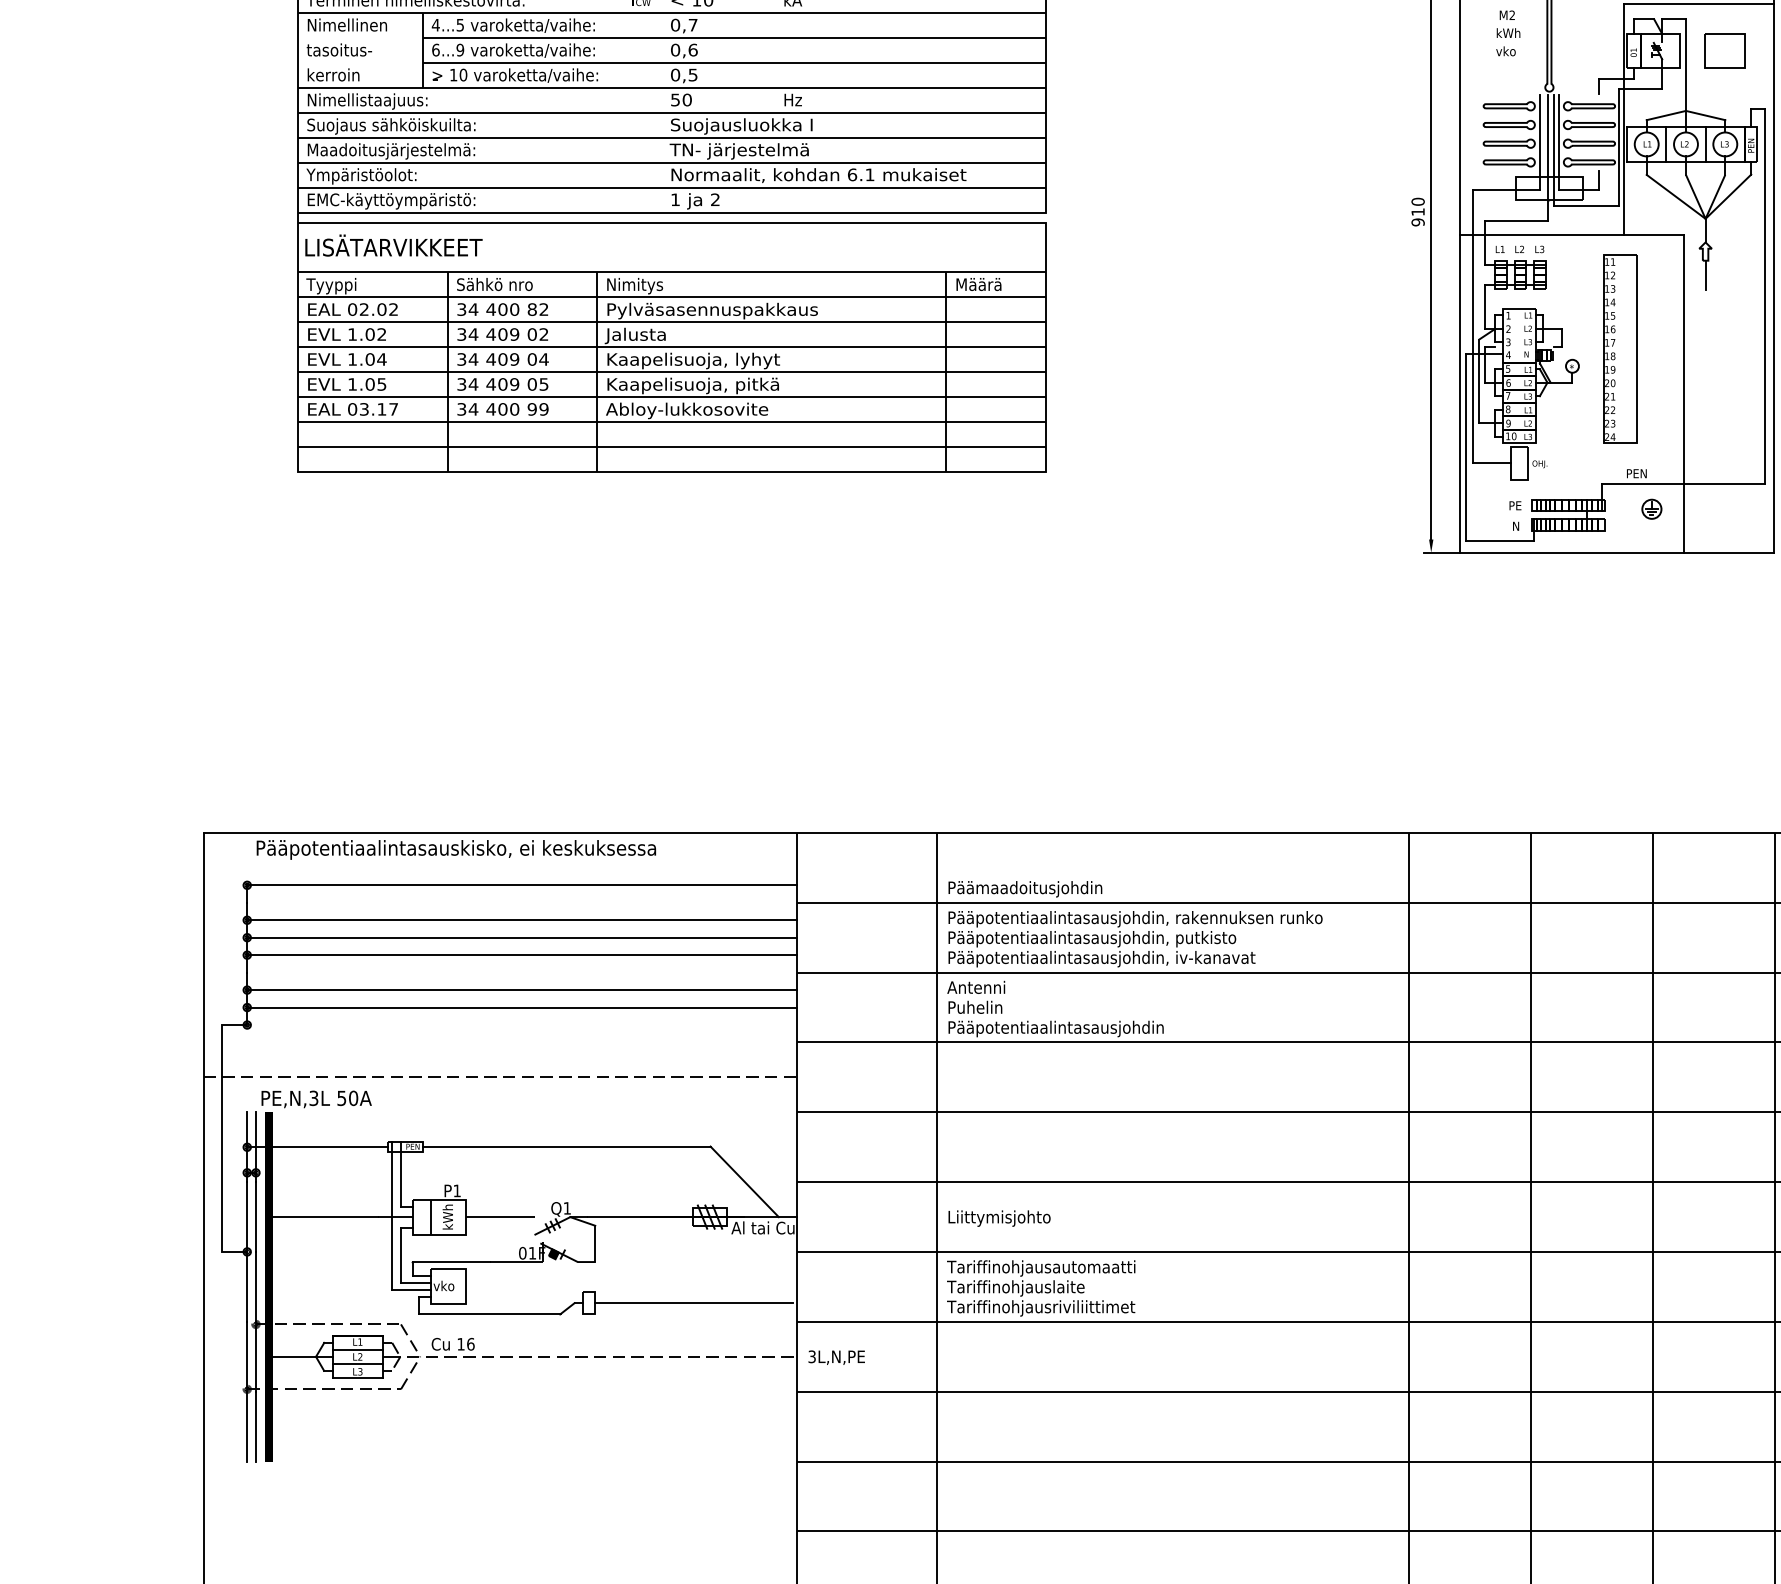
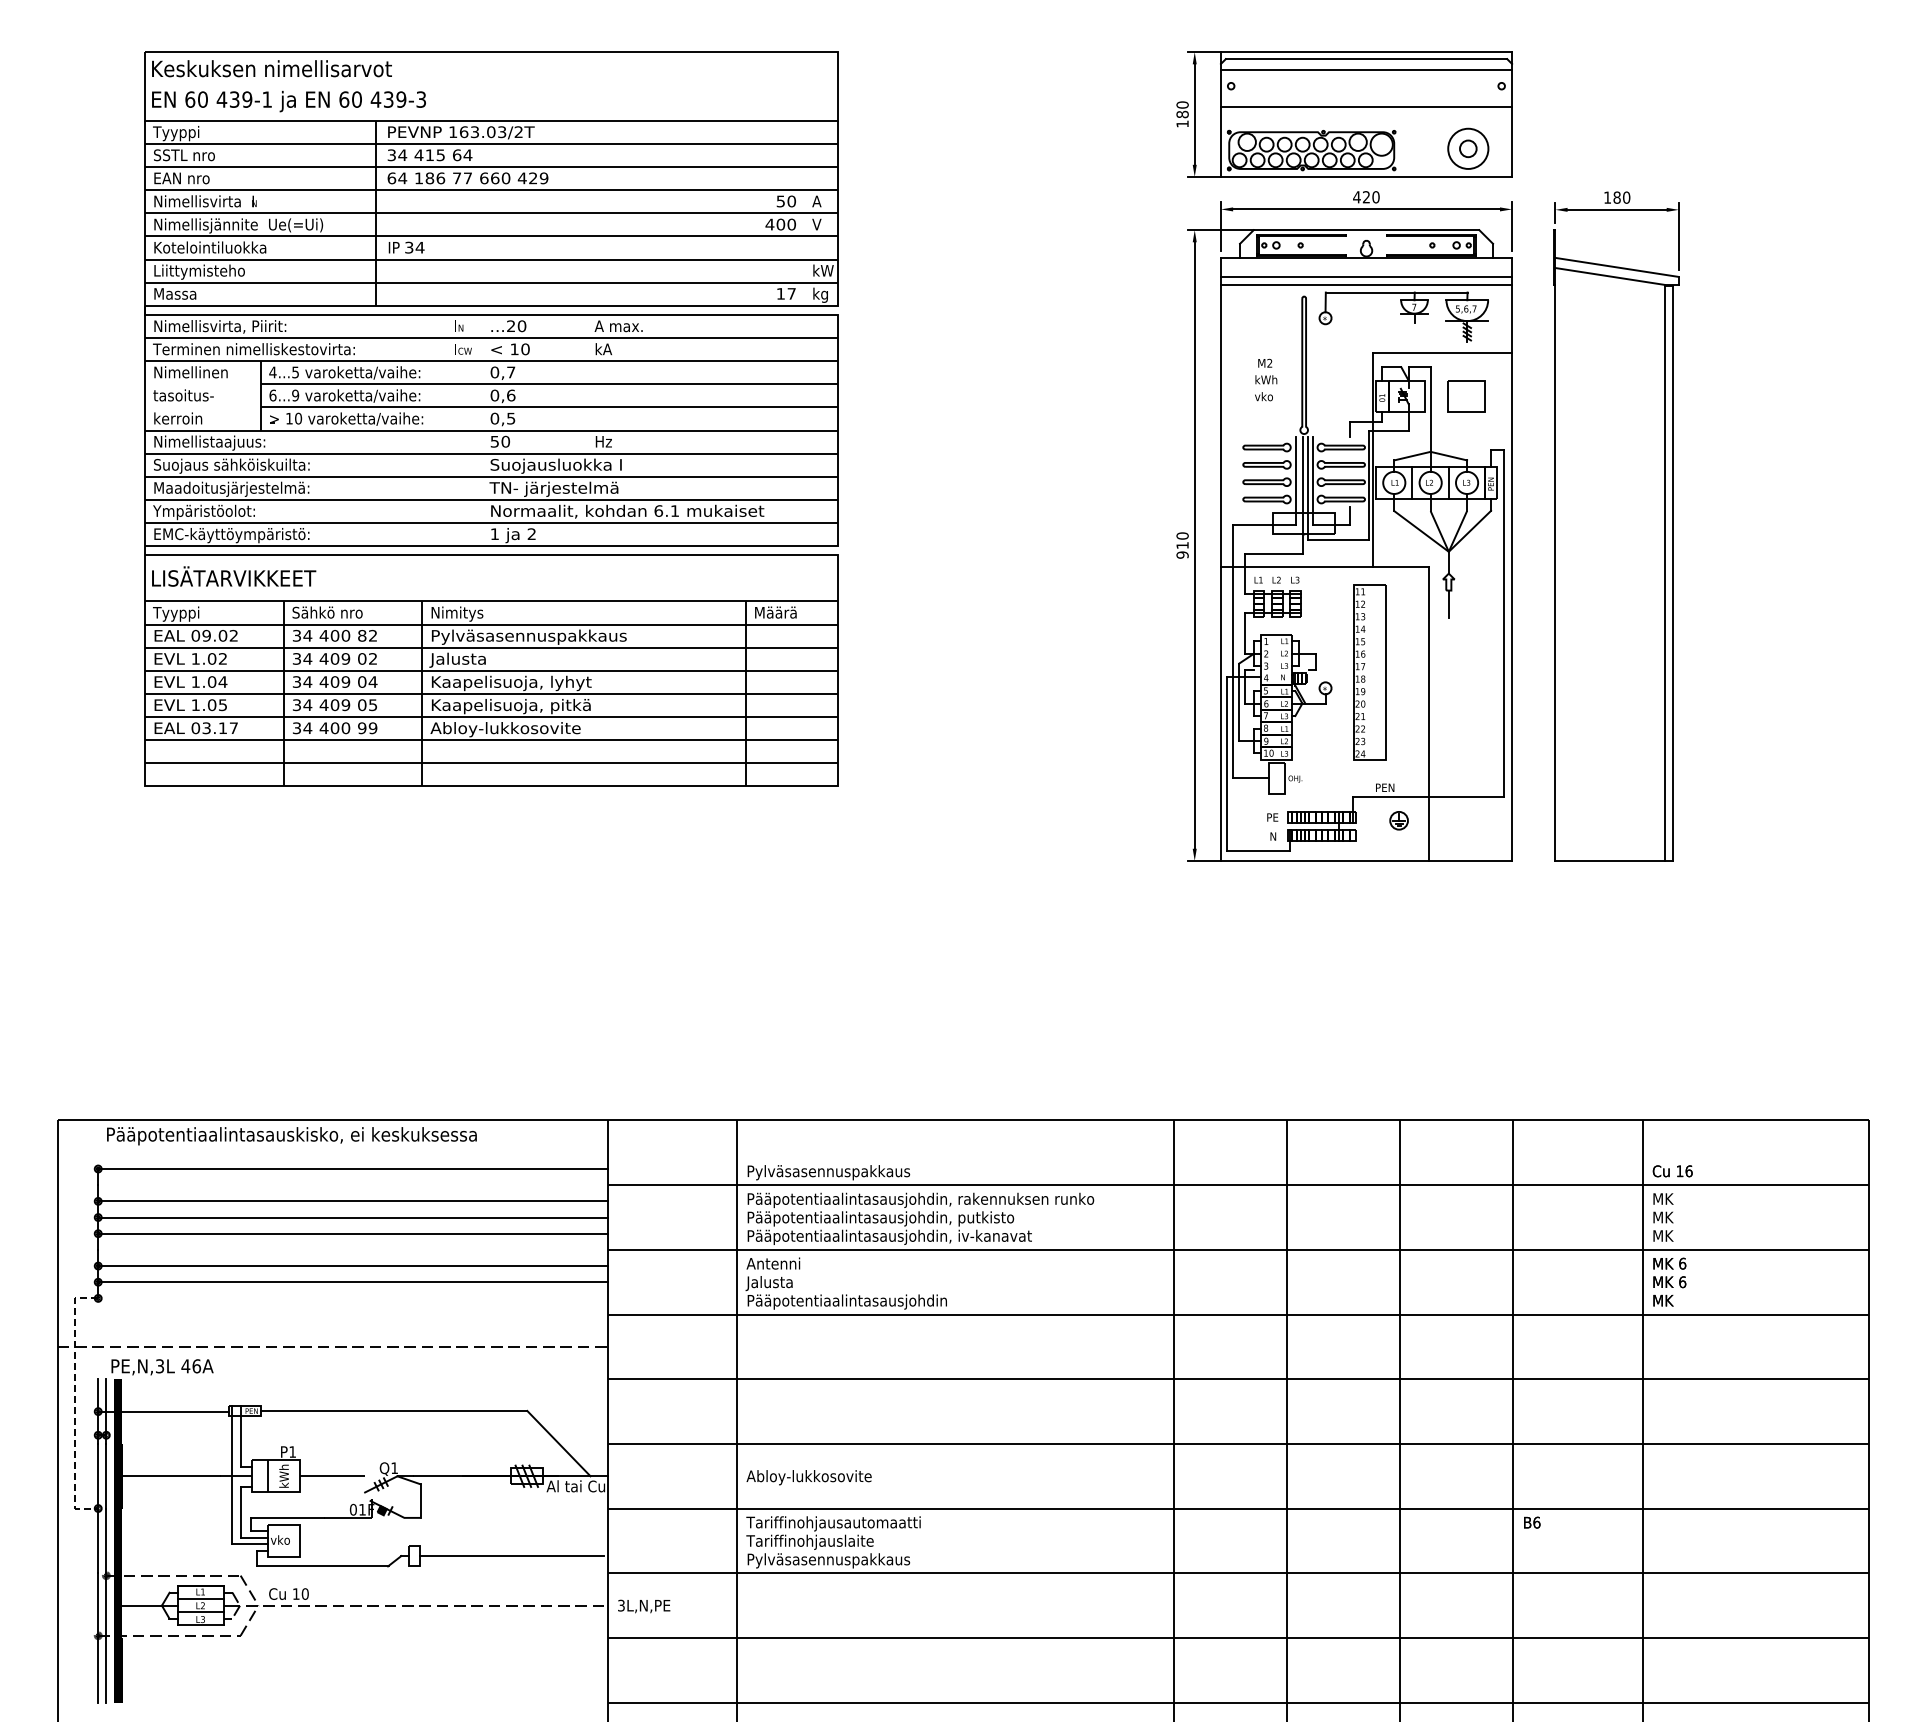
text: (364, 309) -> (206, 635), 02.02 -> 09.02
text: (1040, 889) -> (832, 1172), Päämaadoitusjohdin -> Pylväsasennuspakkaus
text: (974, 1008) -> (771, 1283), Puhelin -> Jalusta
text: (347, 1098) -> (191, 1366), 50A -> 46A
line: (222, 1138) -> (75, 1403), solid -> dashed
text: (1014, 1218) -> (808, 1477), Liittymisjohto -> Abloy-lukkosovite
text: (1041, 1308) -> (833, 1560), Tariffinohjausriviliittimet -> Pylväsasennuspakkaus
text: (471, 1343) -> (305, 1593), 16 -> 10

